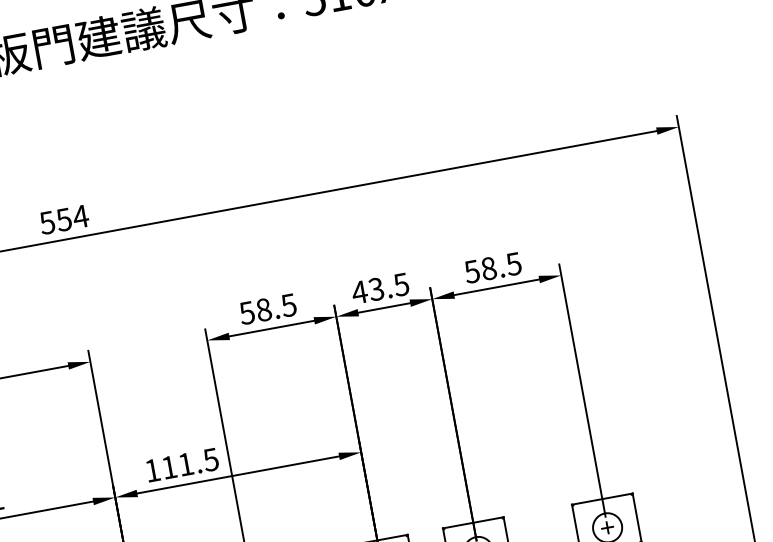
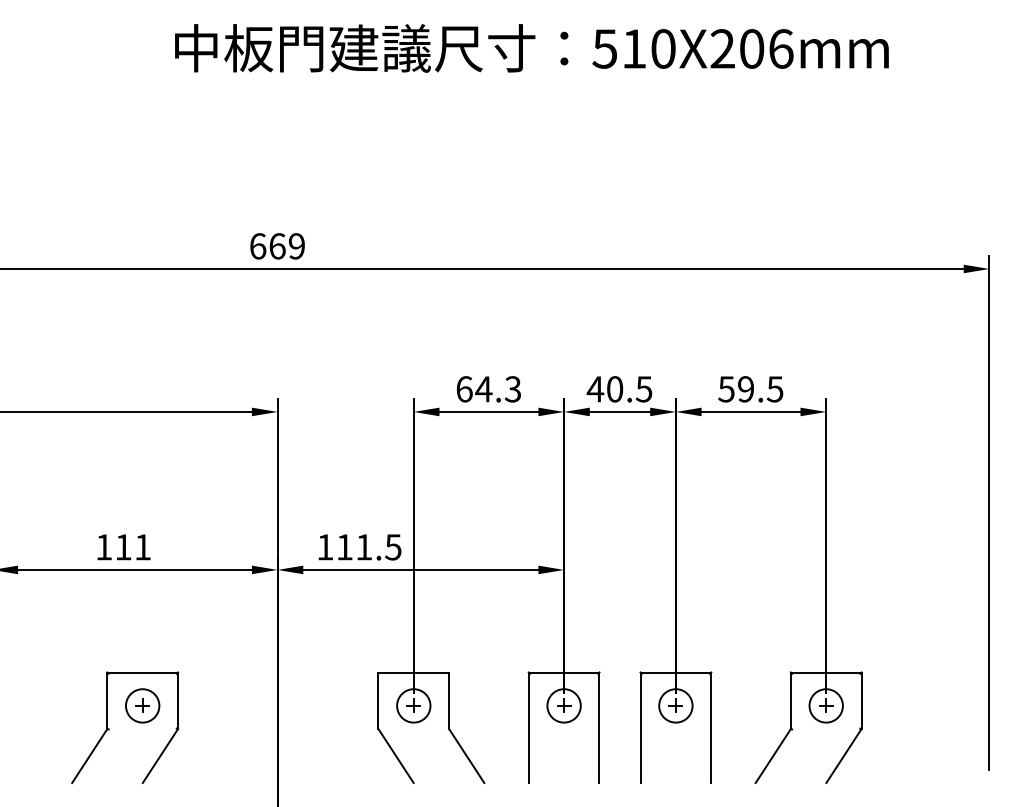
text: (64, 219) -> (277, 246), 554 -> 669
text: (489, 268) -> (746, 389), 58.5 -> 59.5
text: (376, 289) -> (614, 389), 43.5 -> 40.5
text: (267, 309) -> (488, 389), 58.5 -> 64.3

